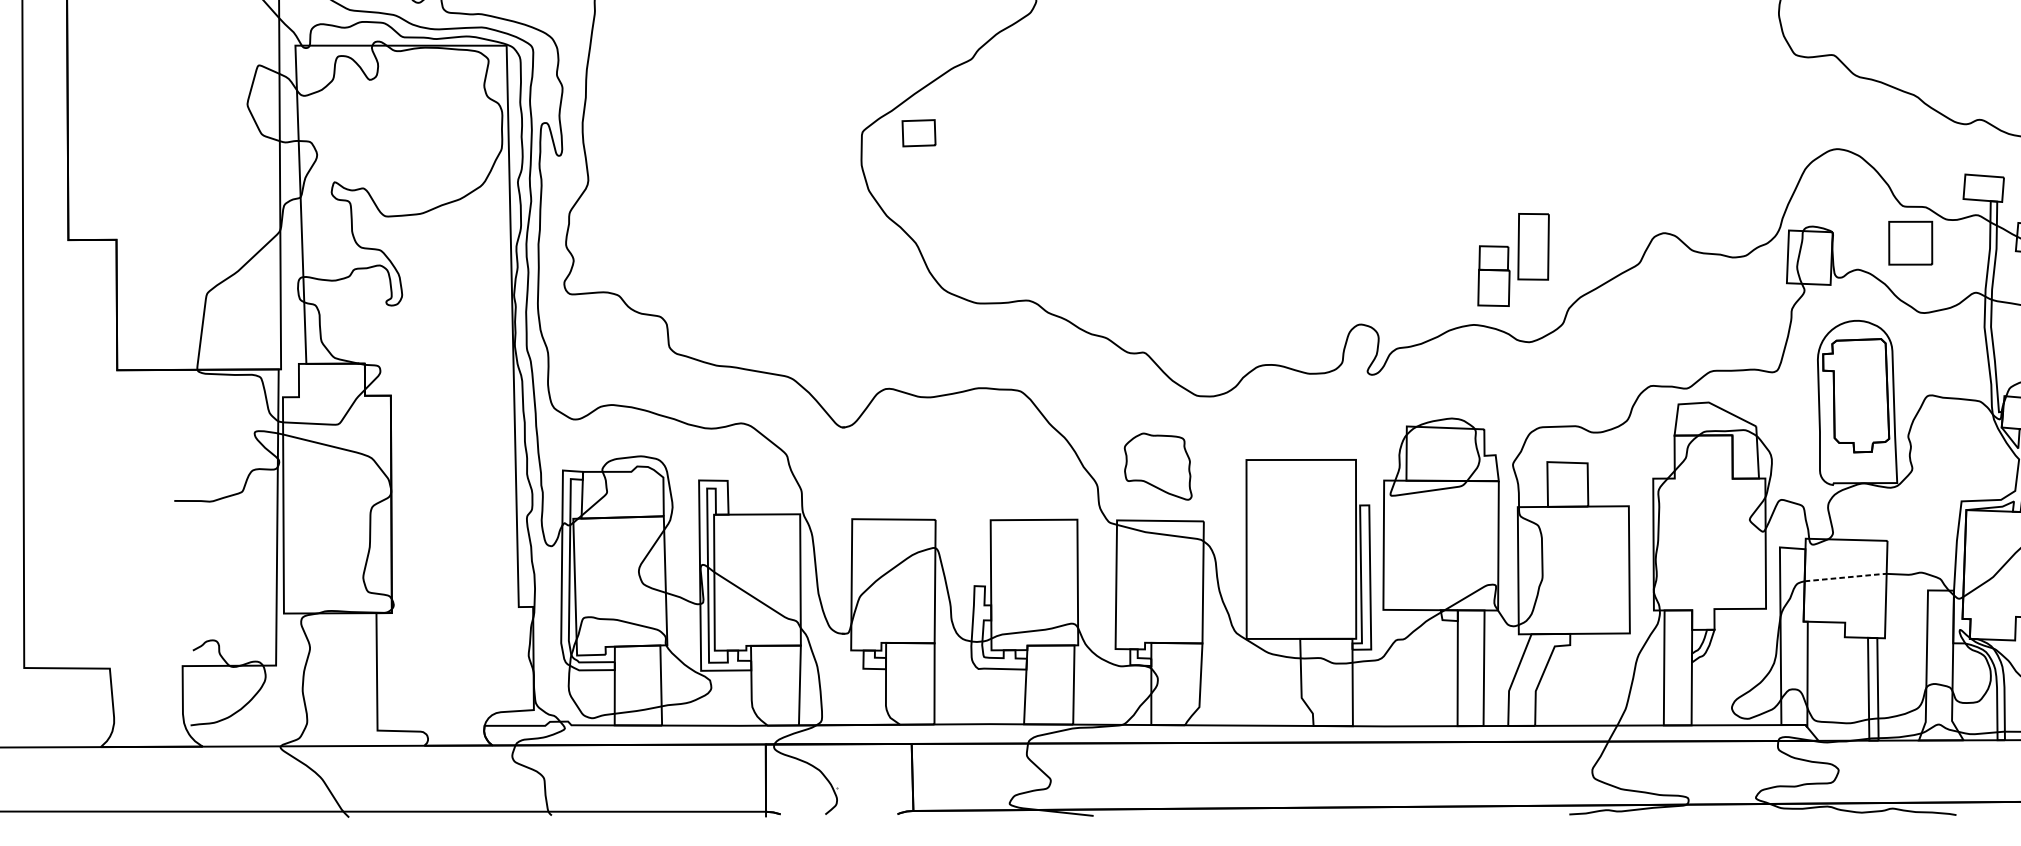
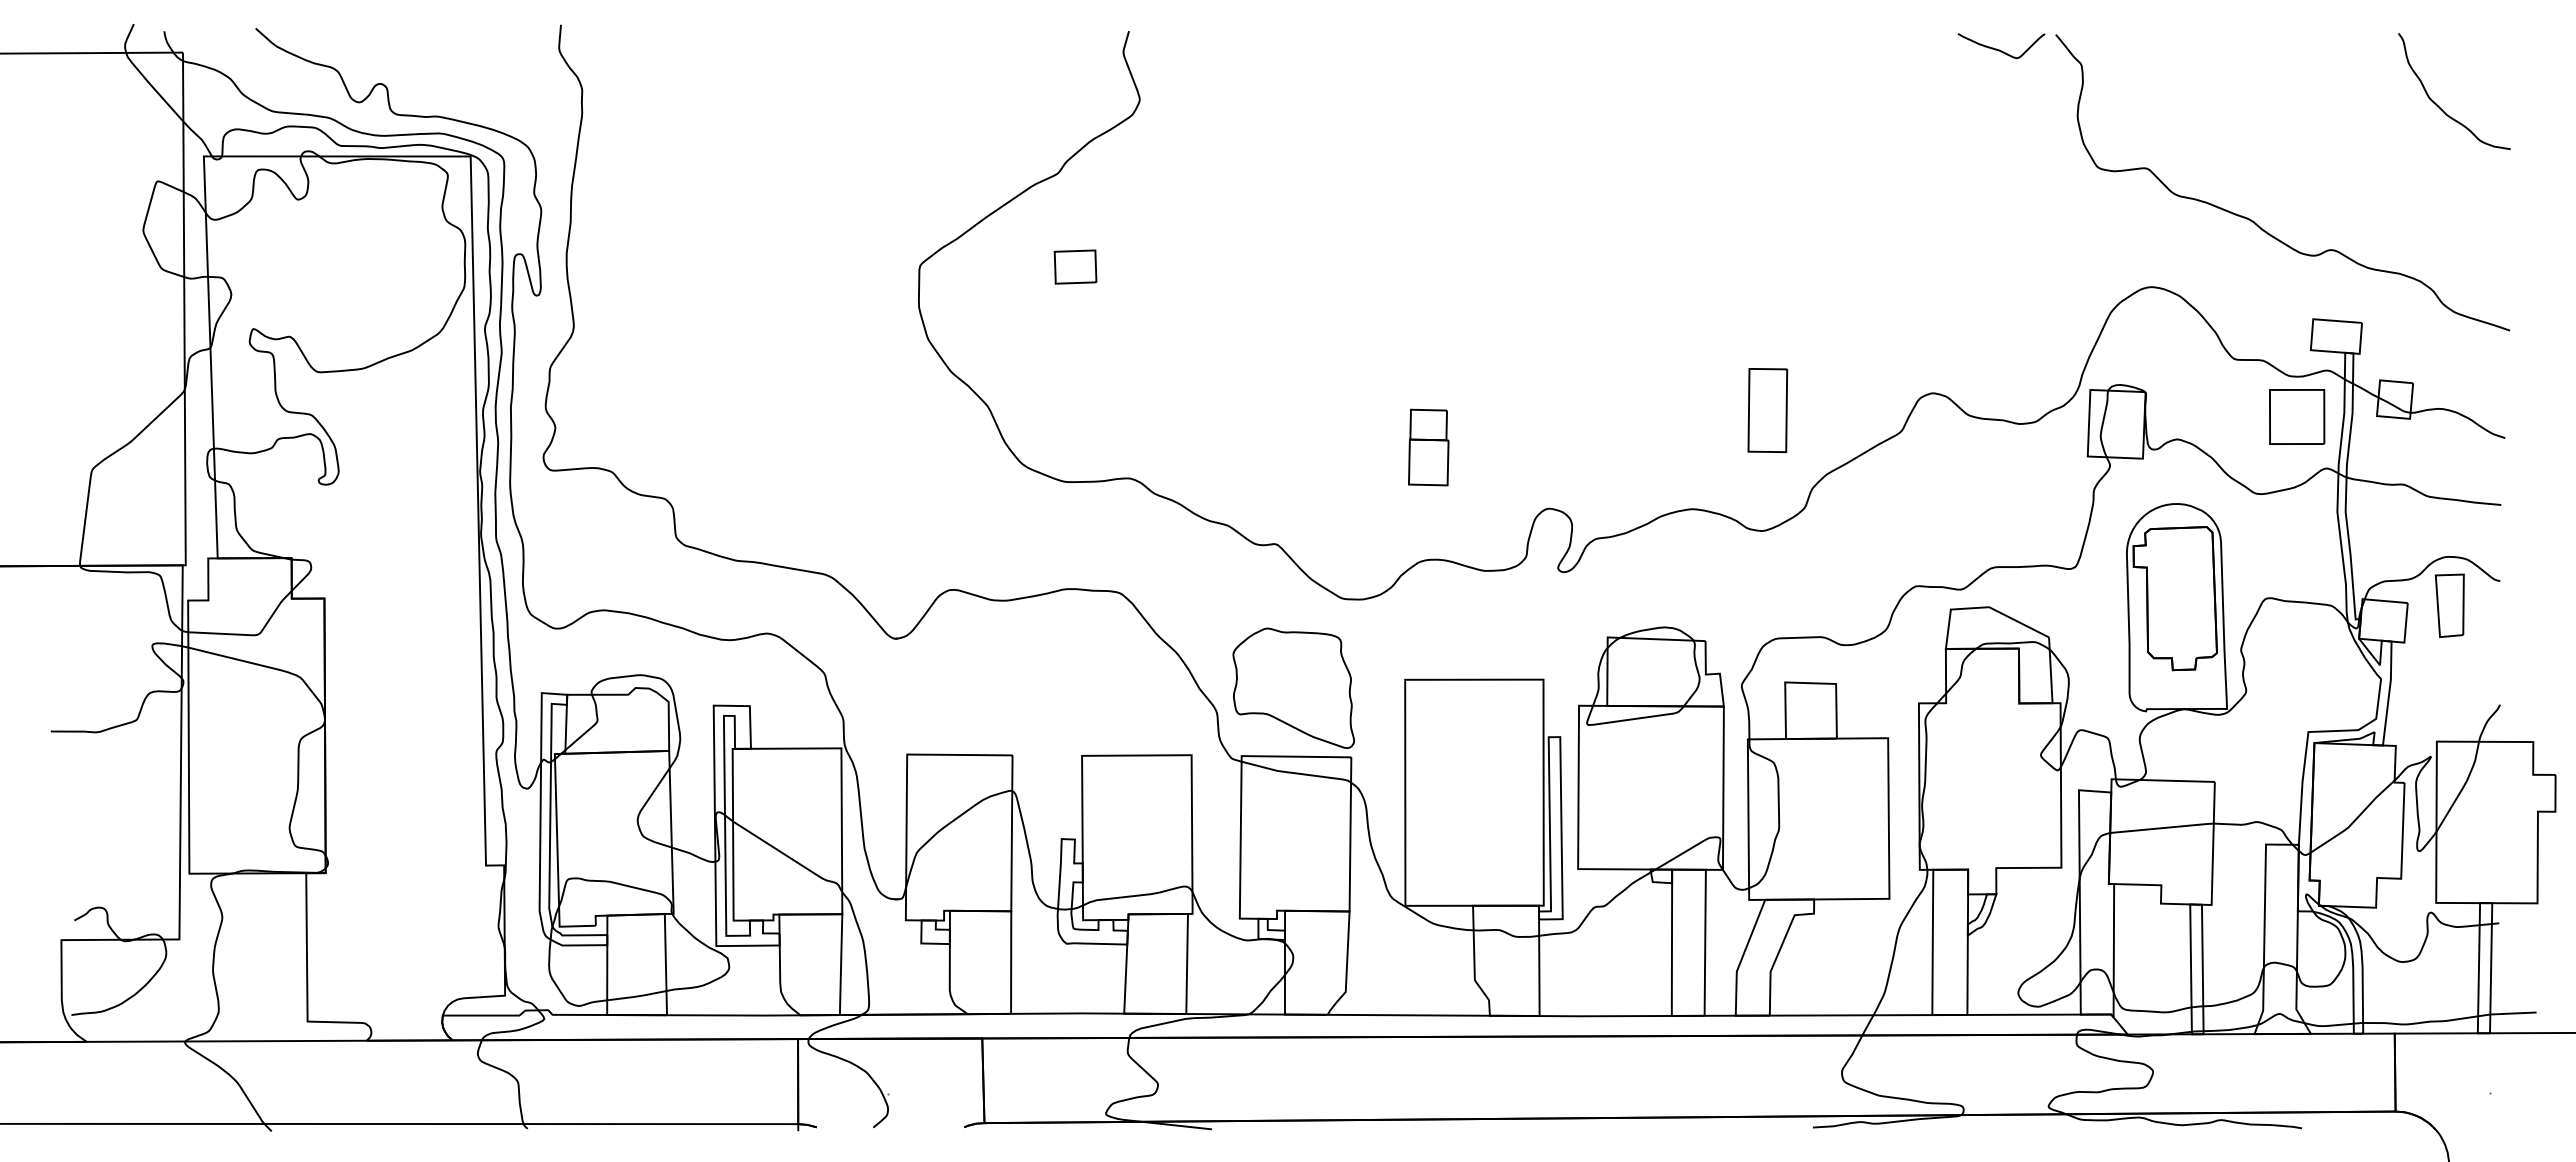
part: (918, 132) -> (1075, 266), moved
part: (1910, 242) -> (2297, 416), moved
part: (1493, 276) -> (1428, 447), moved
part: (1158, 466) -> (1293, 687), size x1.43
line: (1846, 577) -> (2162, 828), dashed -> solid

